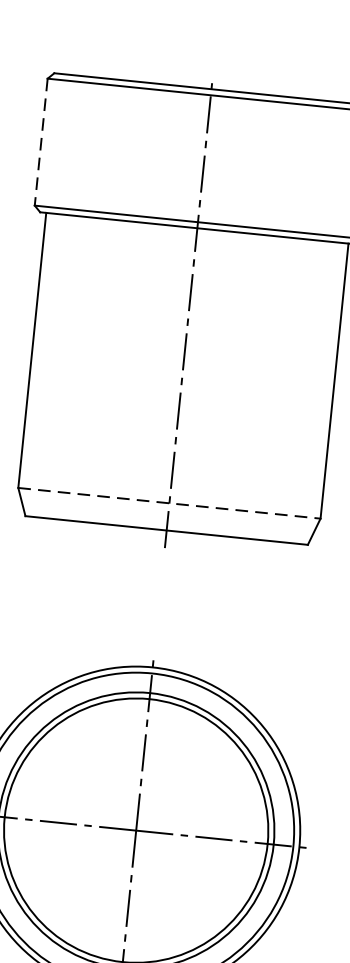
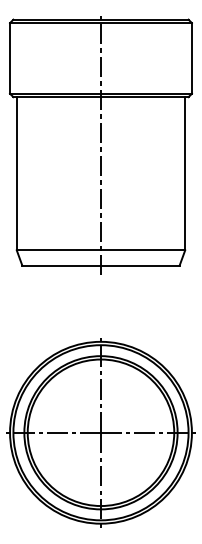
line: (42, 142) -> (10, 58), dashed -> solid
line: (170, 503) -> (101, 250), dashed -> solid

